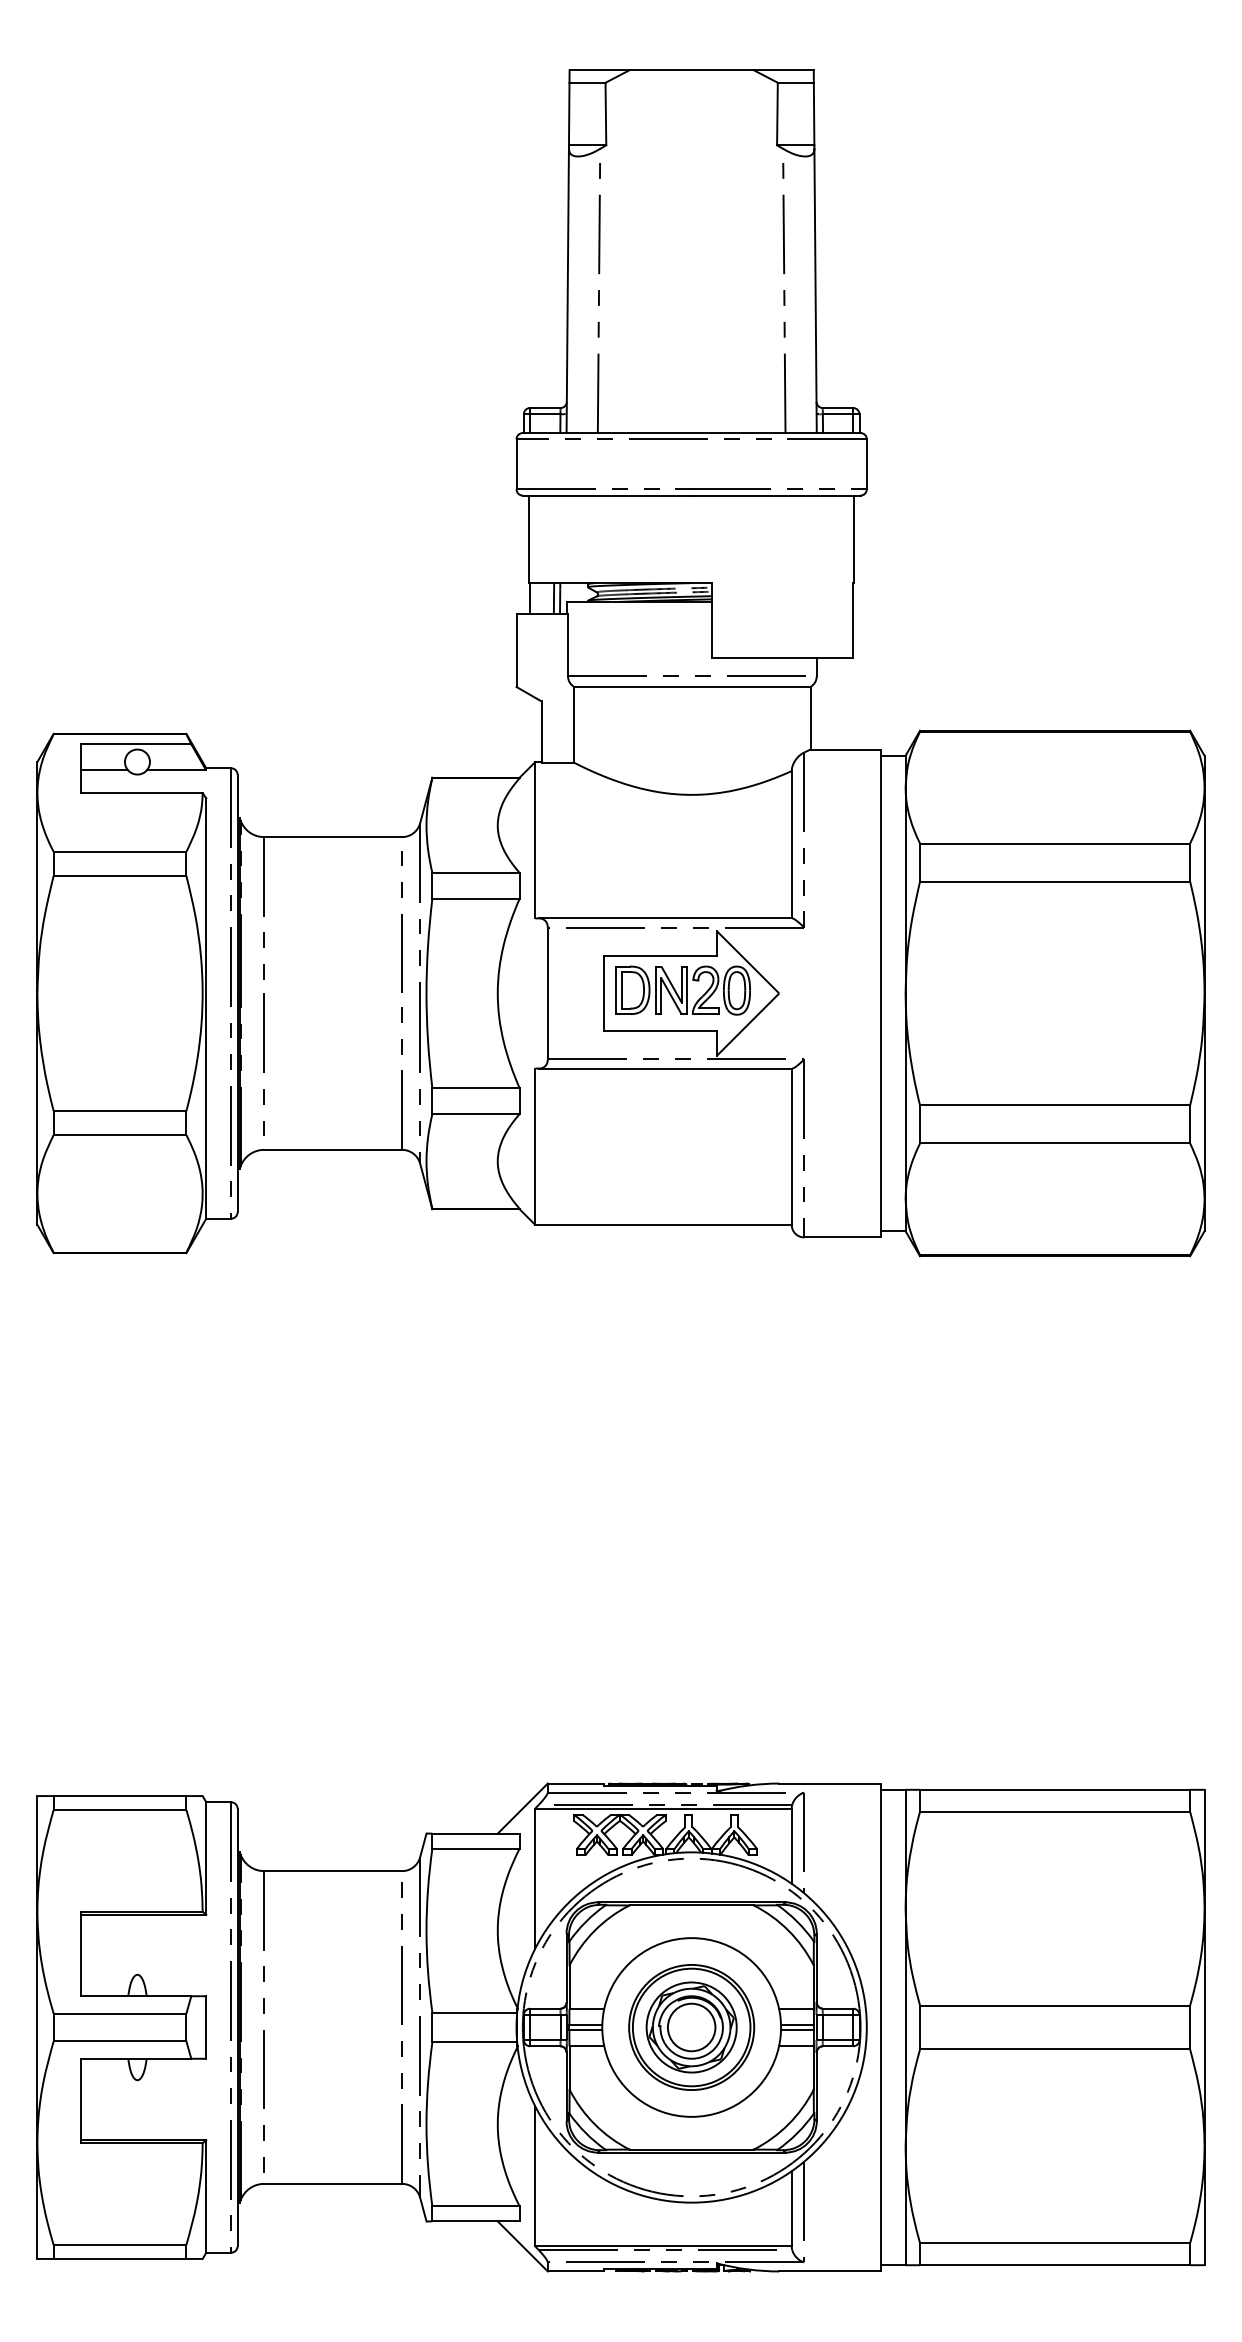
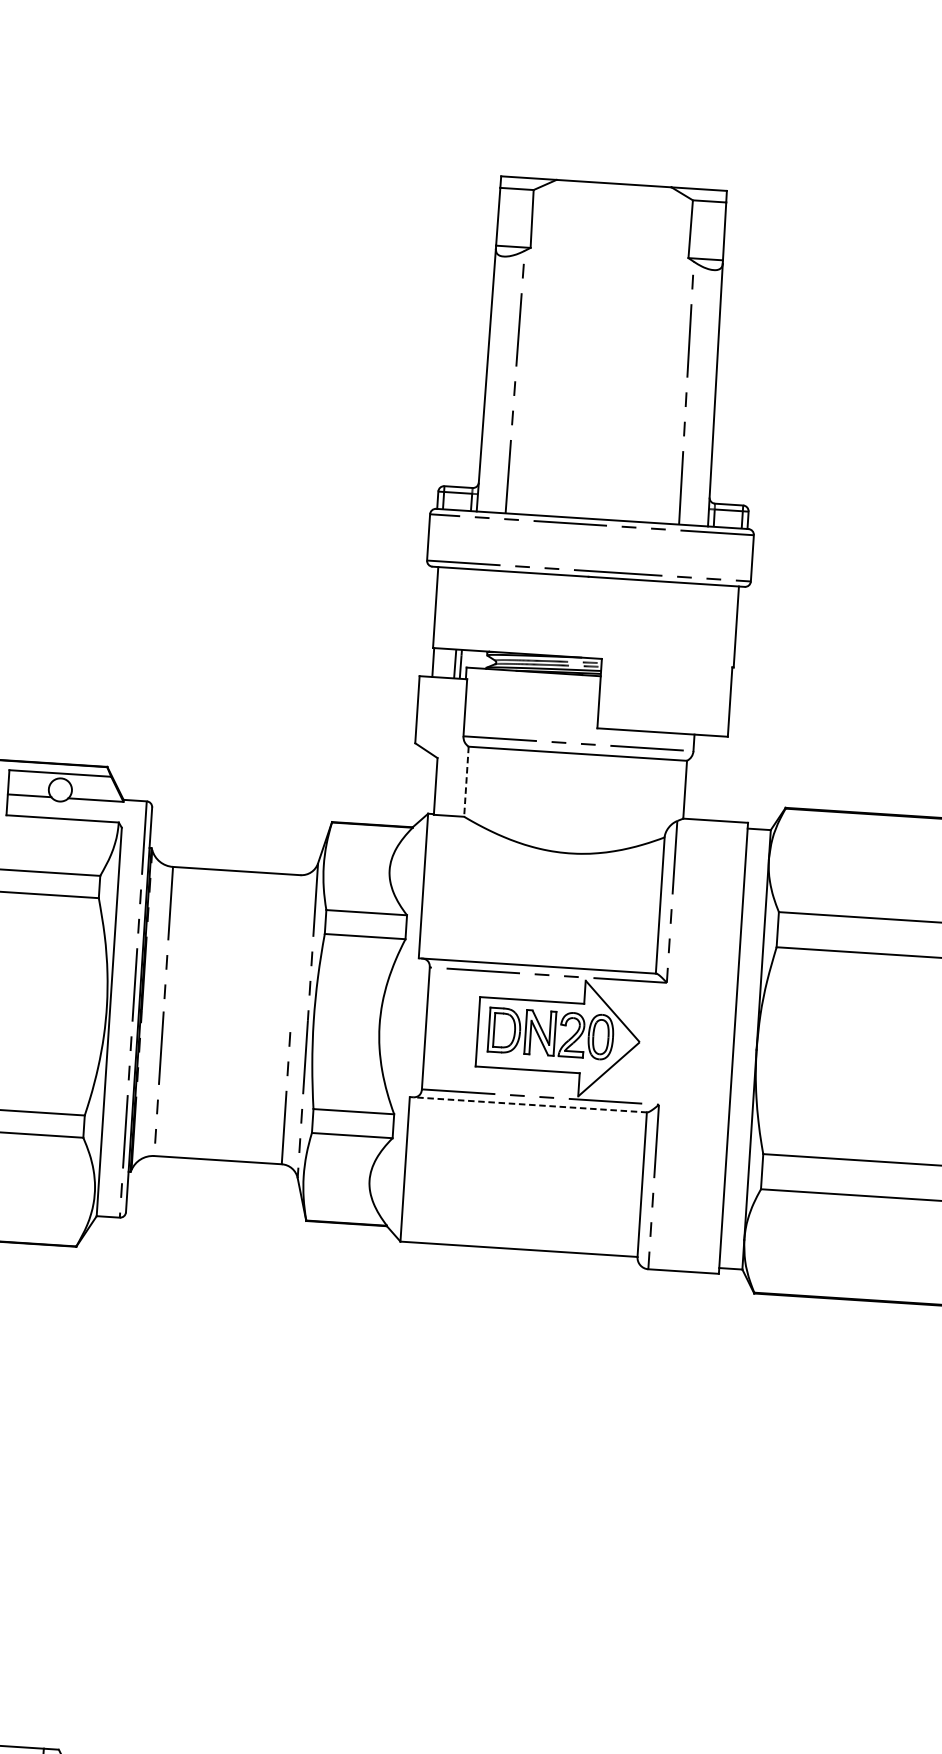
line: (574, 724) -> (466, 781), solid -> dashed
line: (401, 921) -> (294, 953), removed
line: (665, 1068) -> (530, 1104), solid -> dashed

